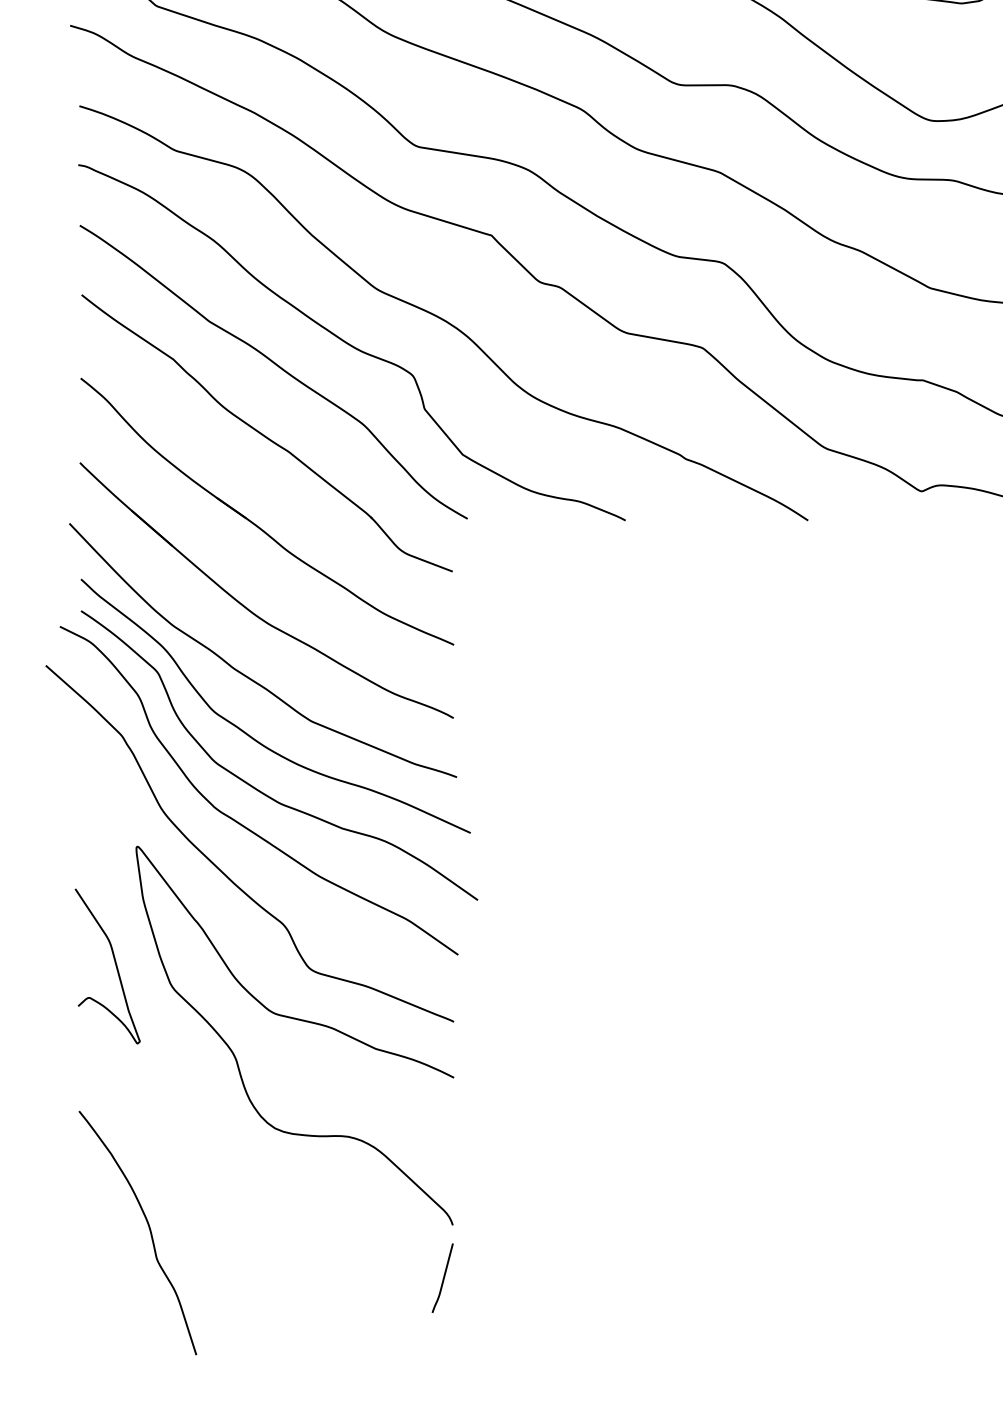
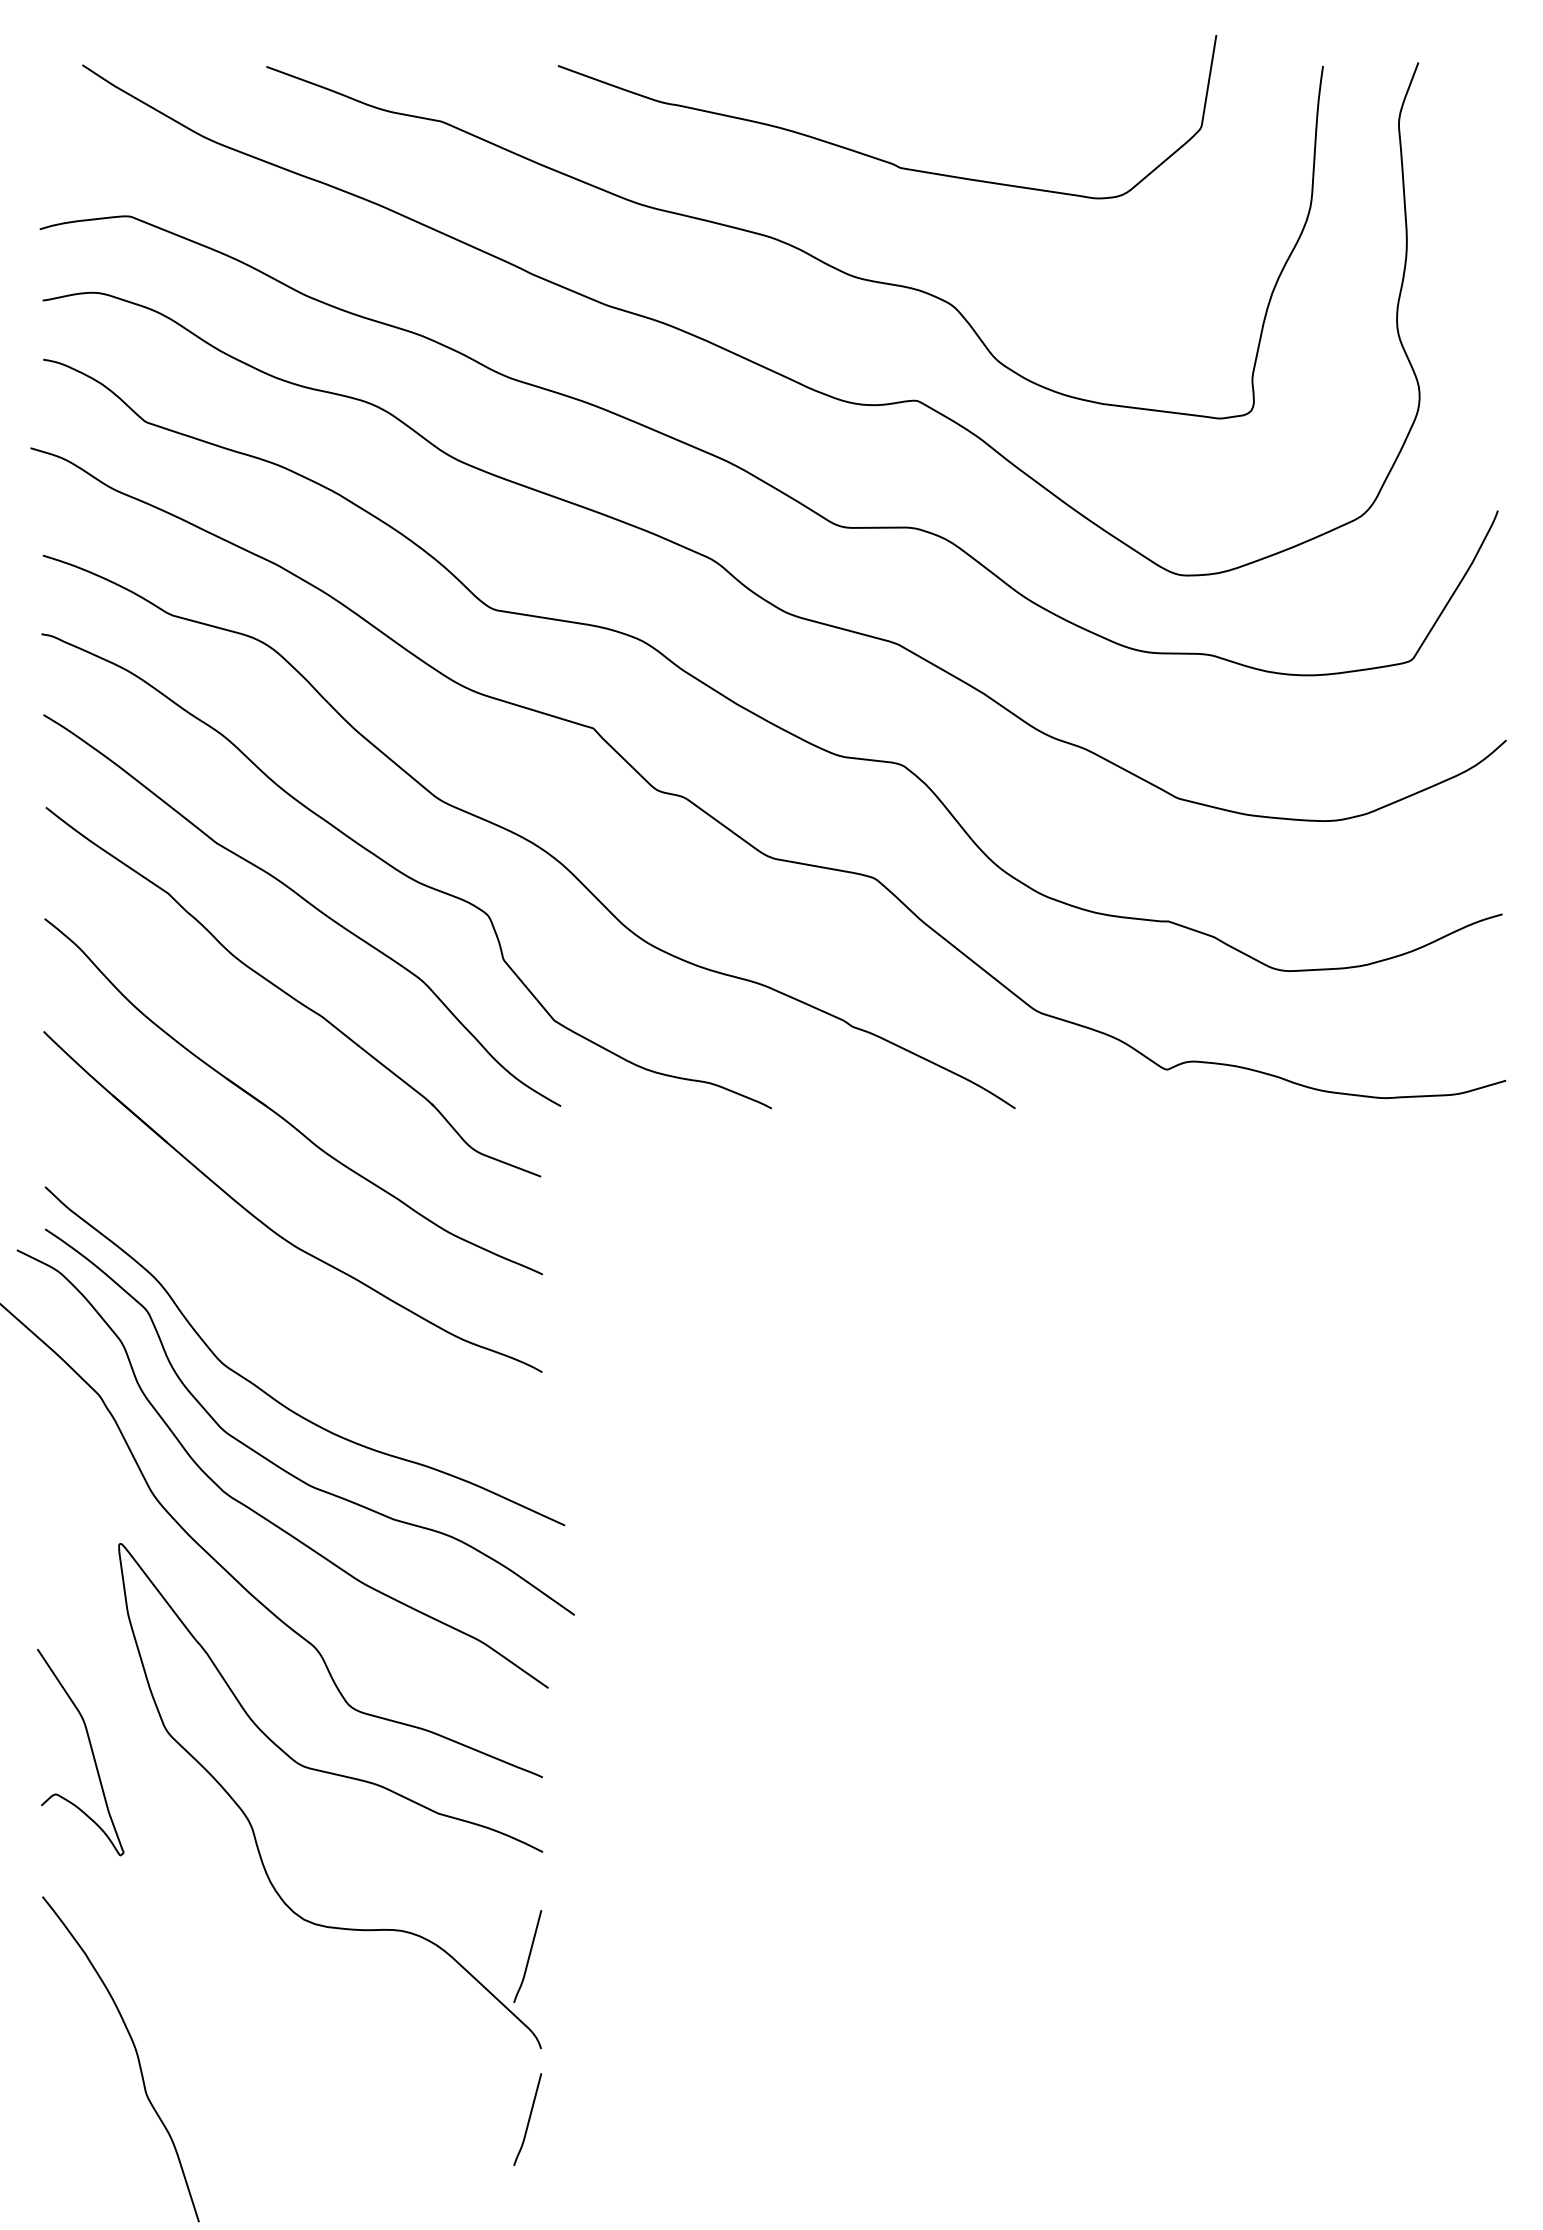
curve: (245, 674) -> (264, 1314), removed
curve: (115, 963) -> (90, 1748), moved
curve: (443, 1156) -> (528, 1956), added

